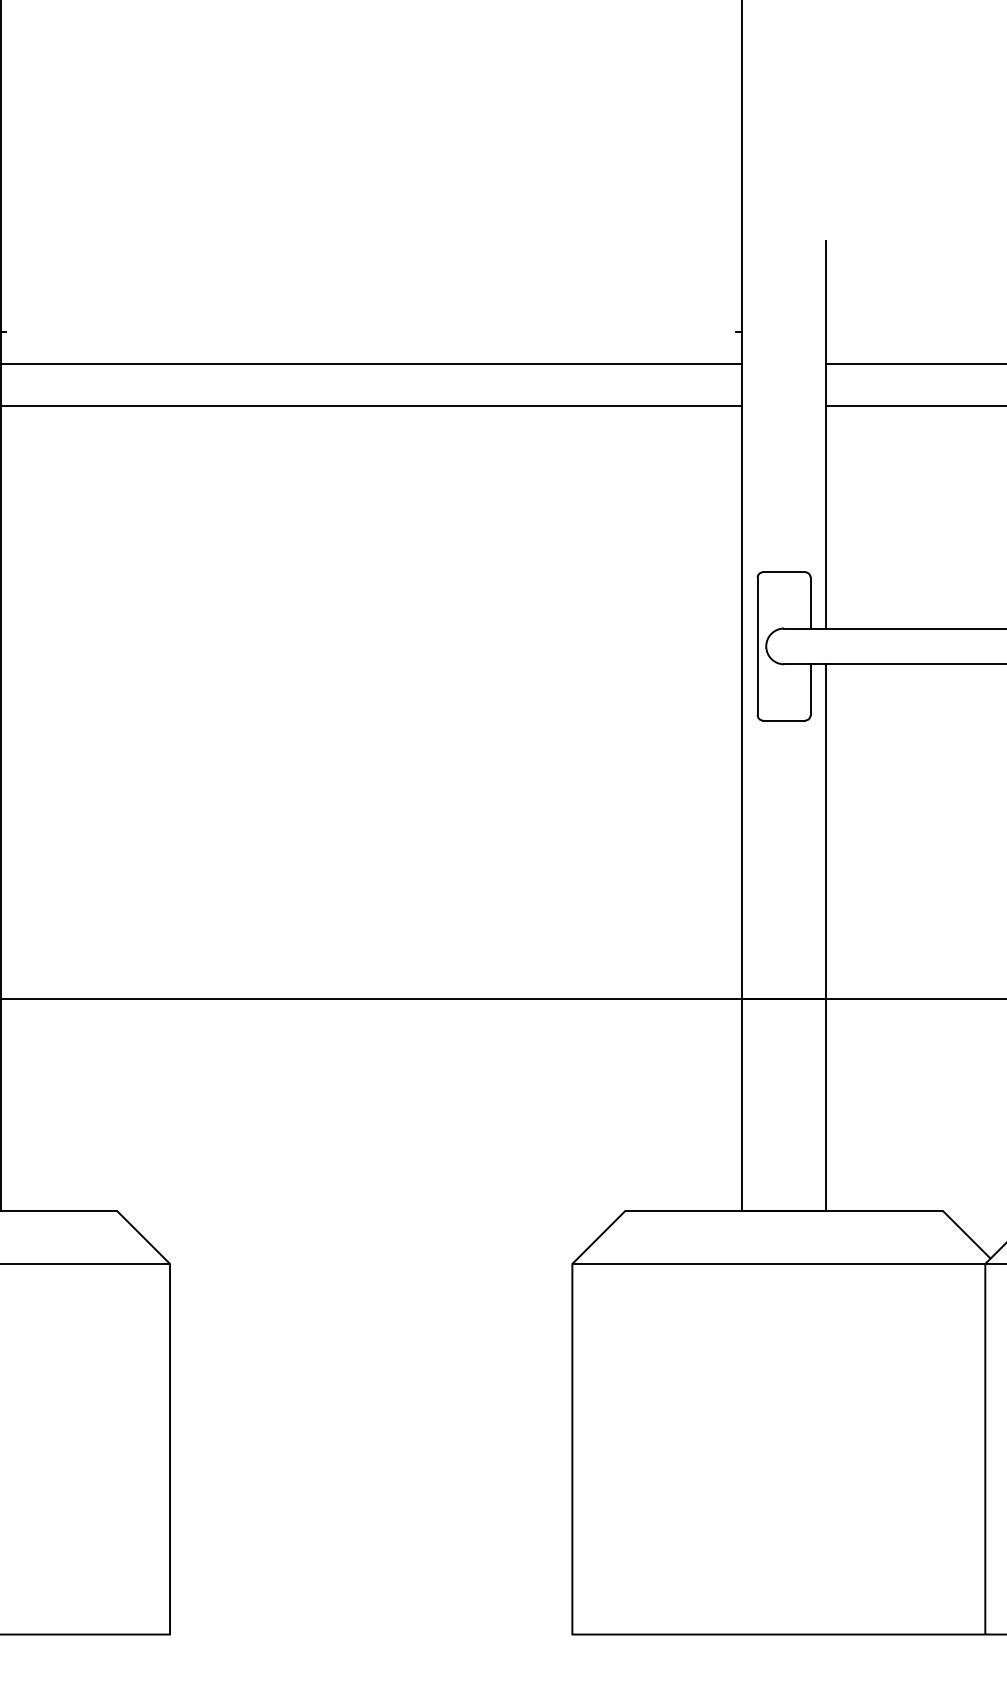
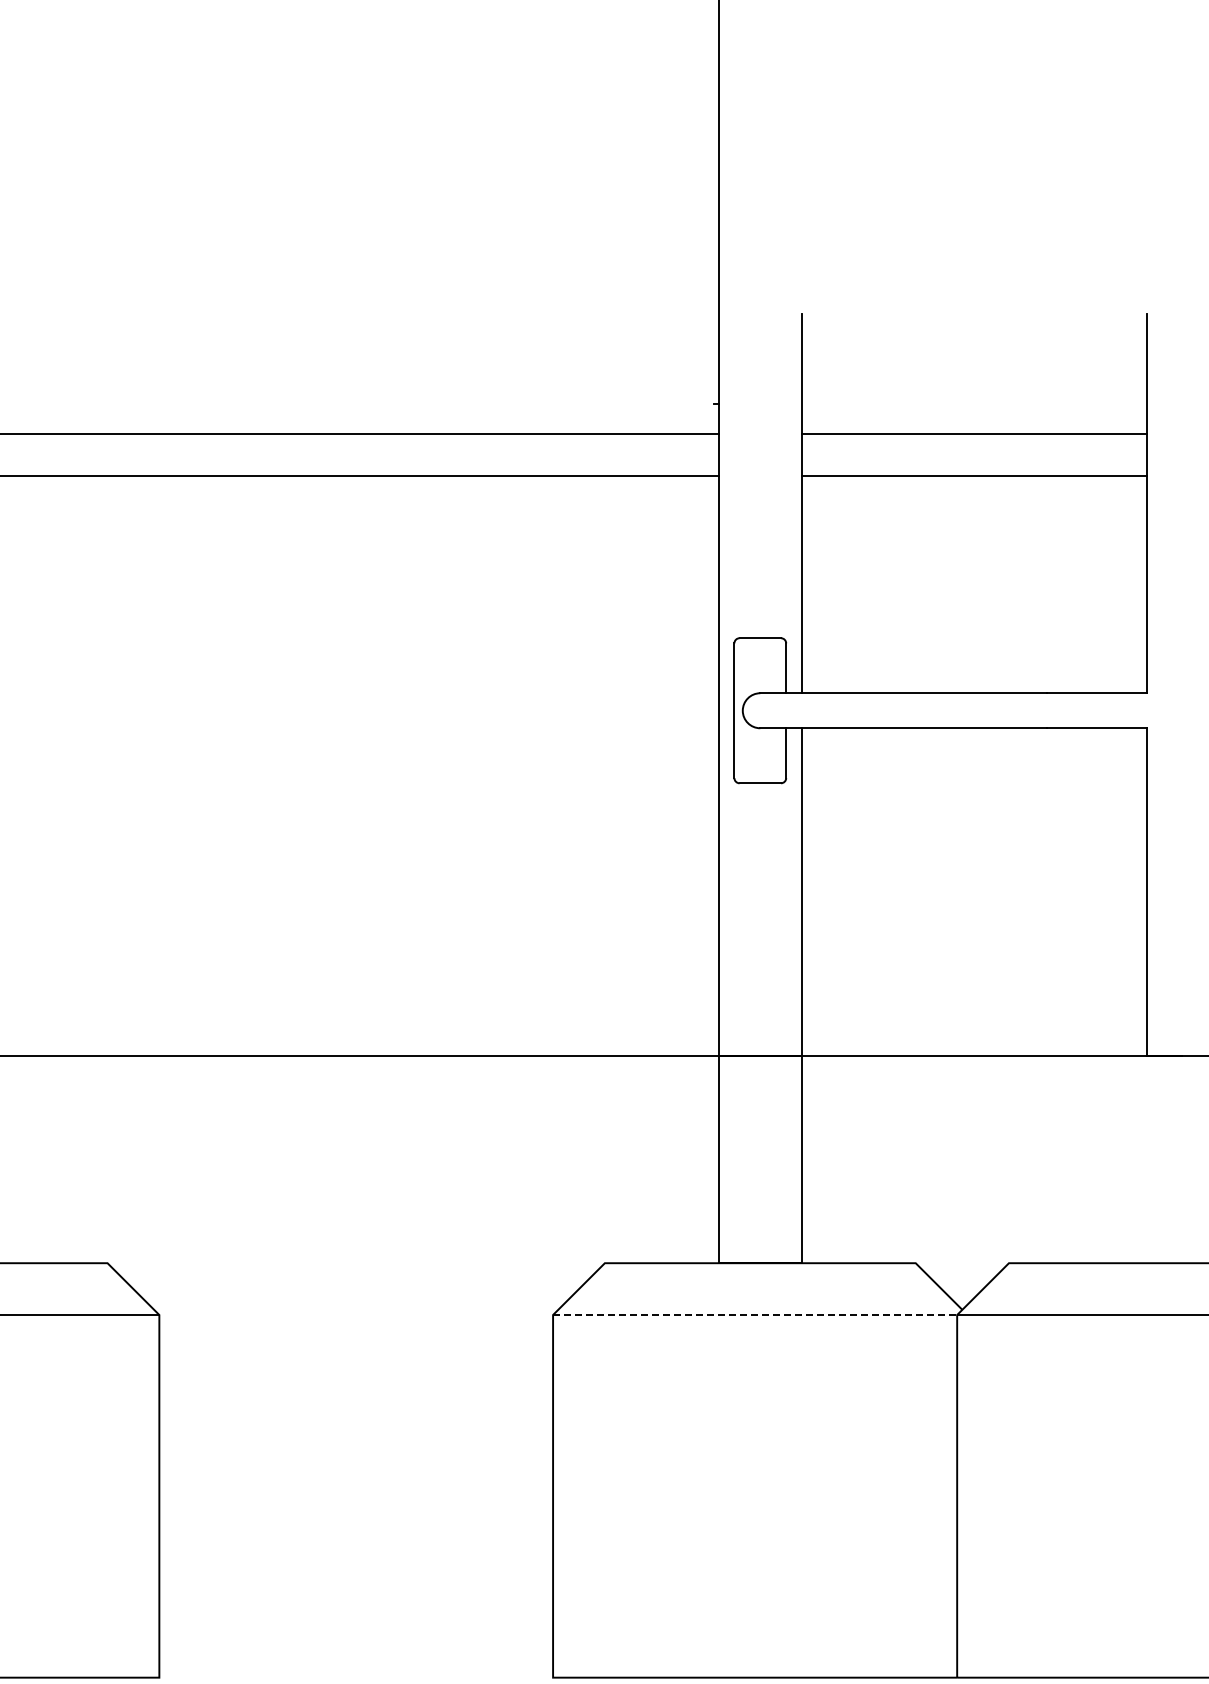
line: (779, 1264) -> (755, 1315), solid -> dashed

